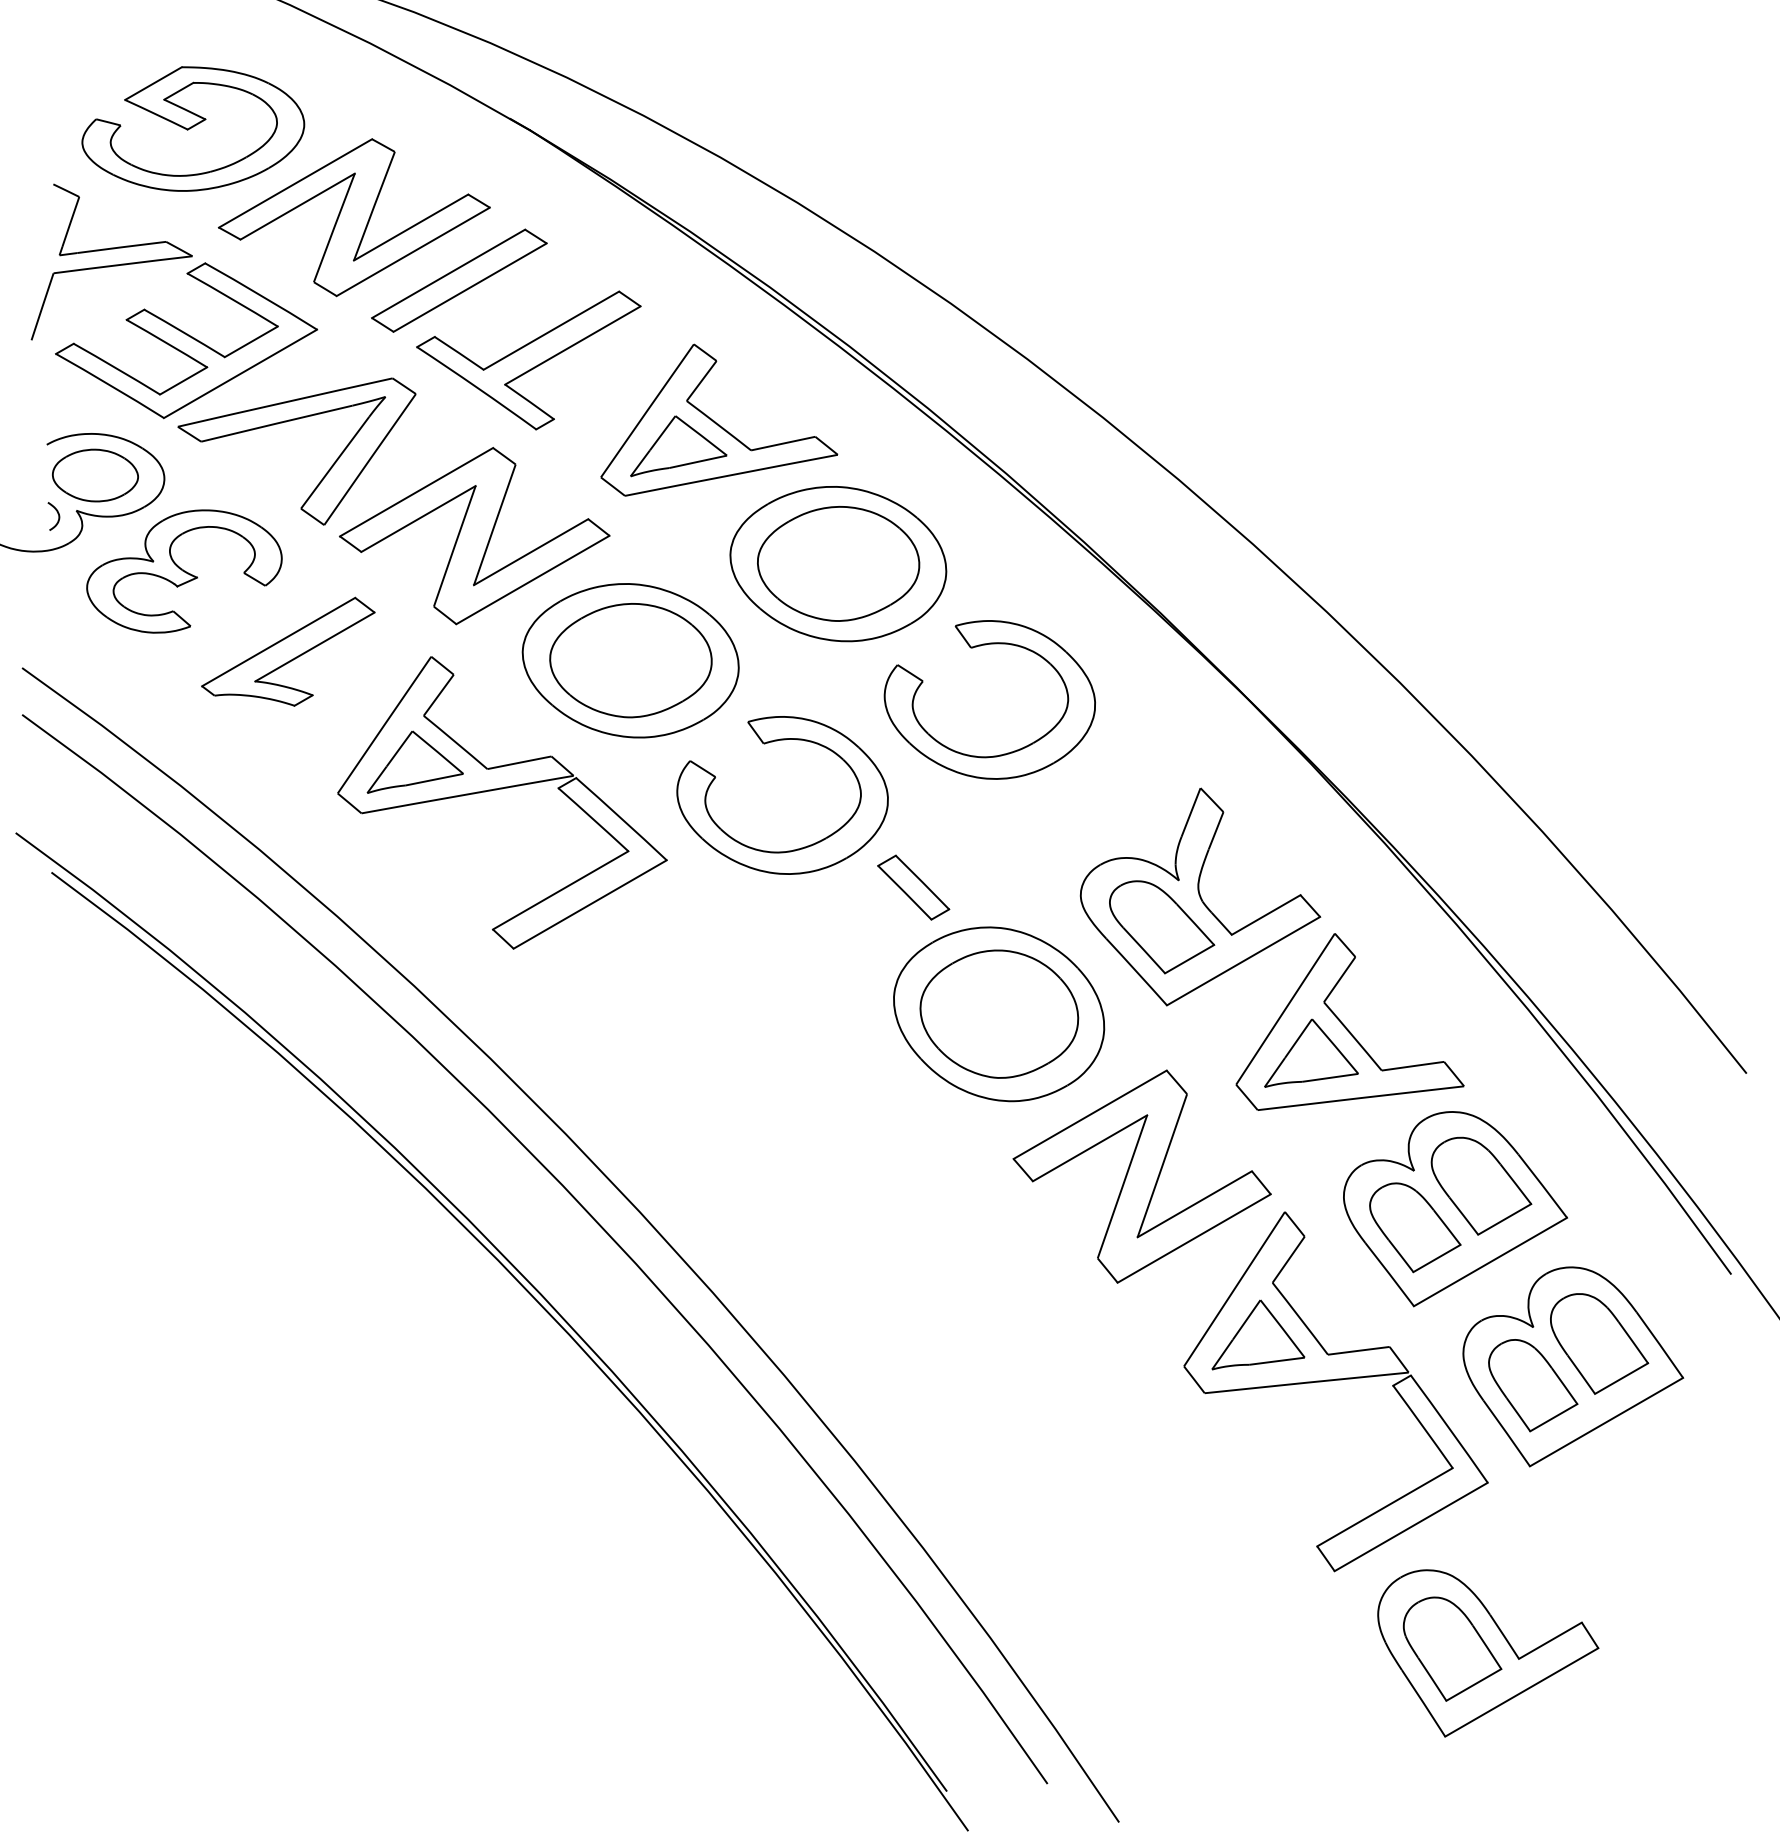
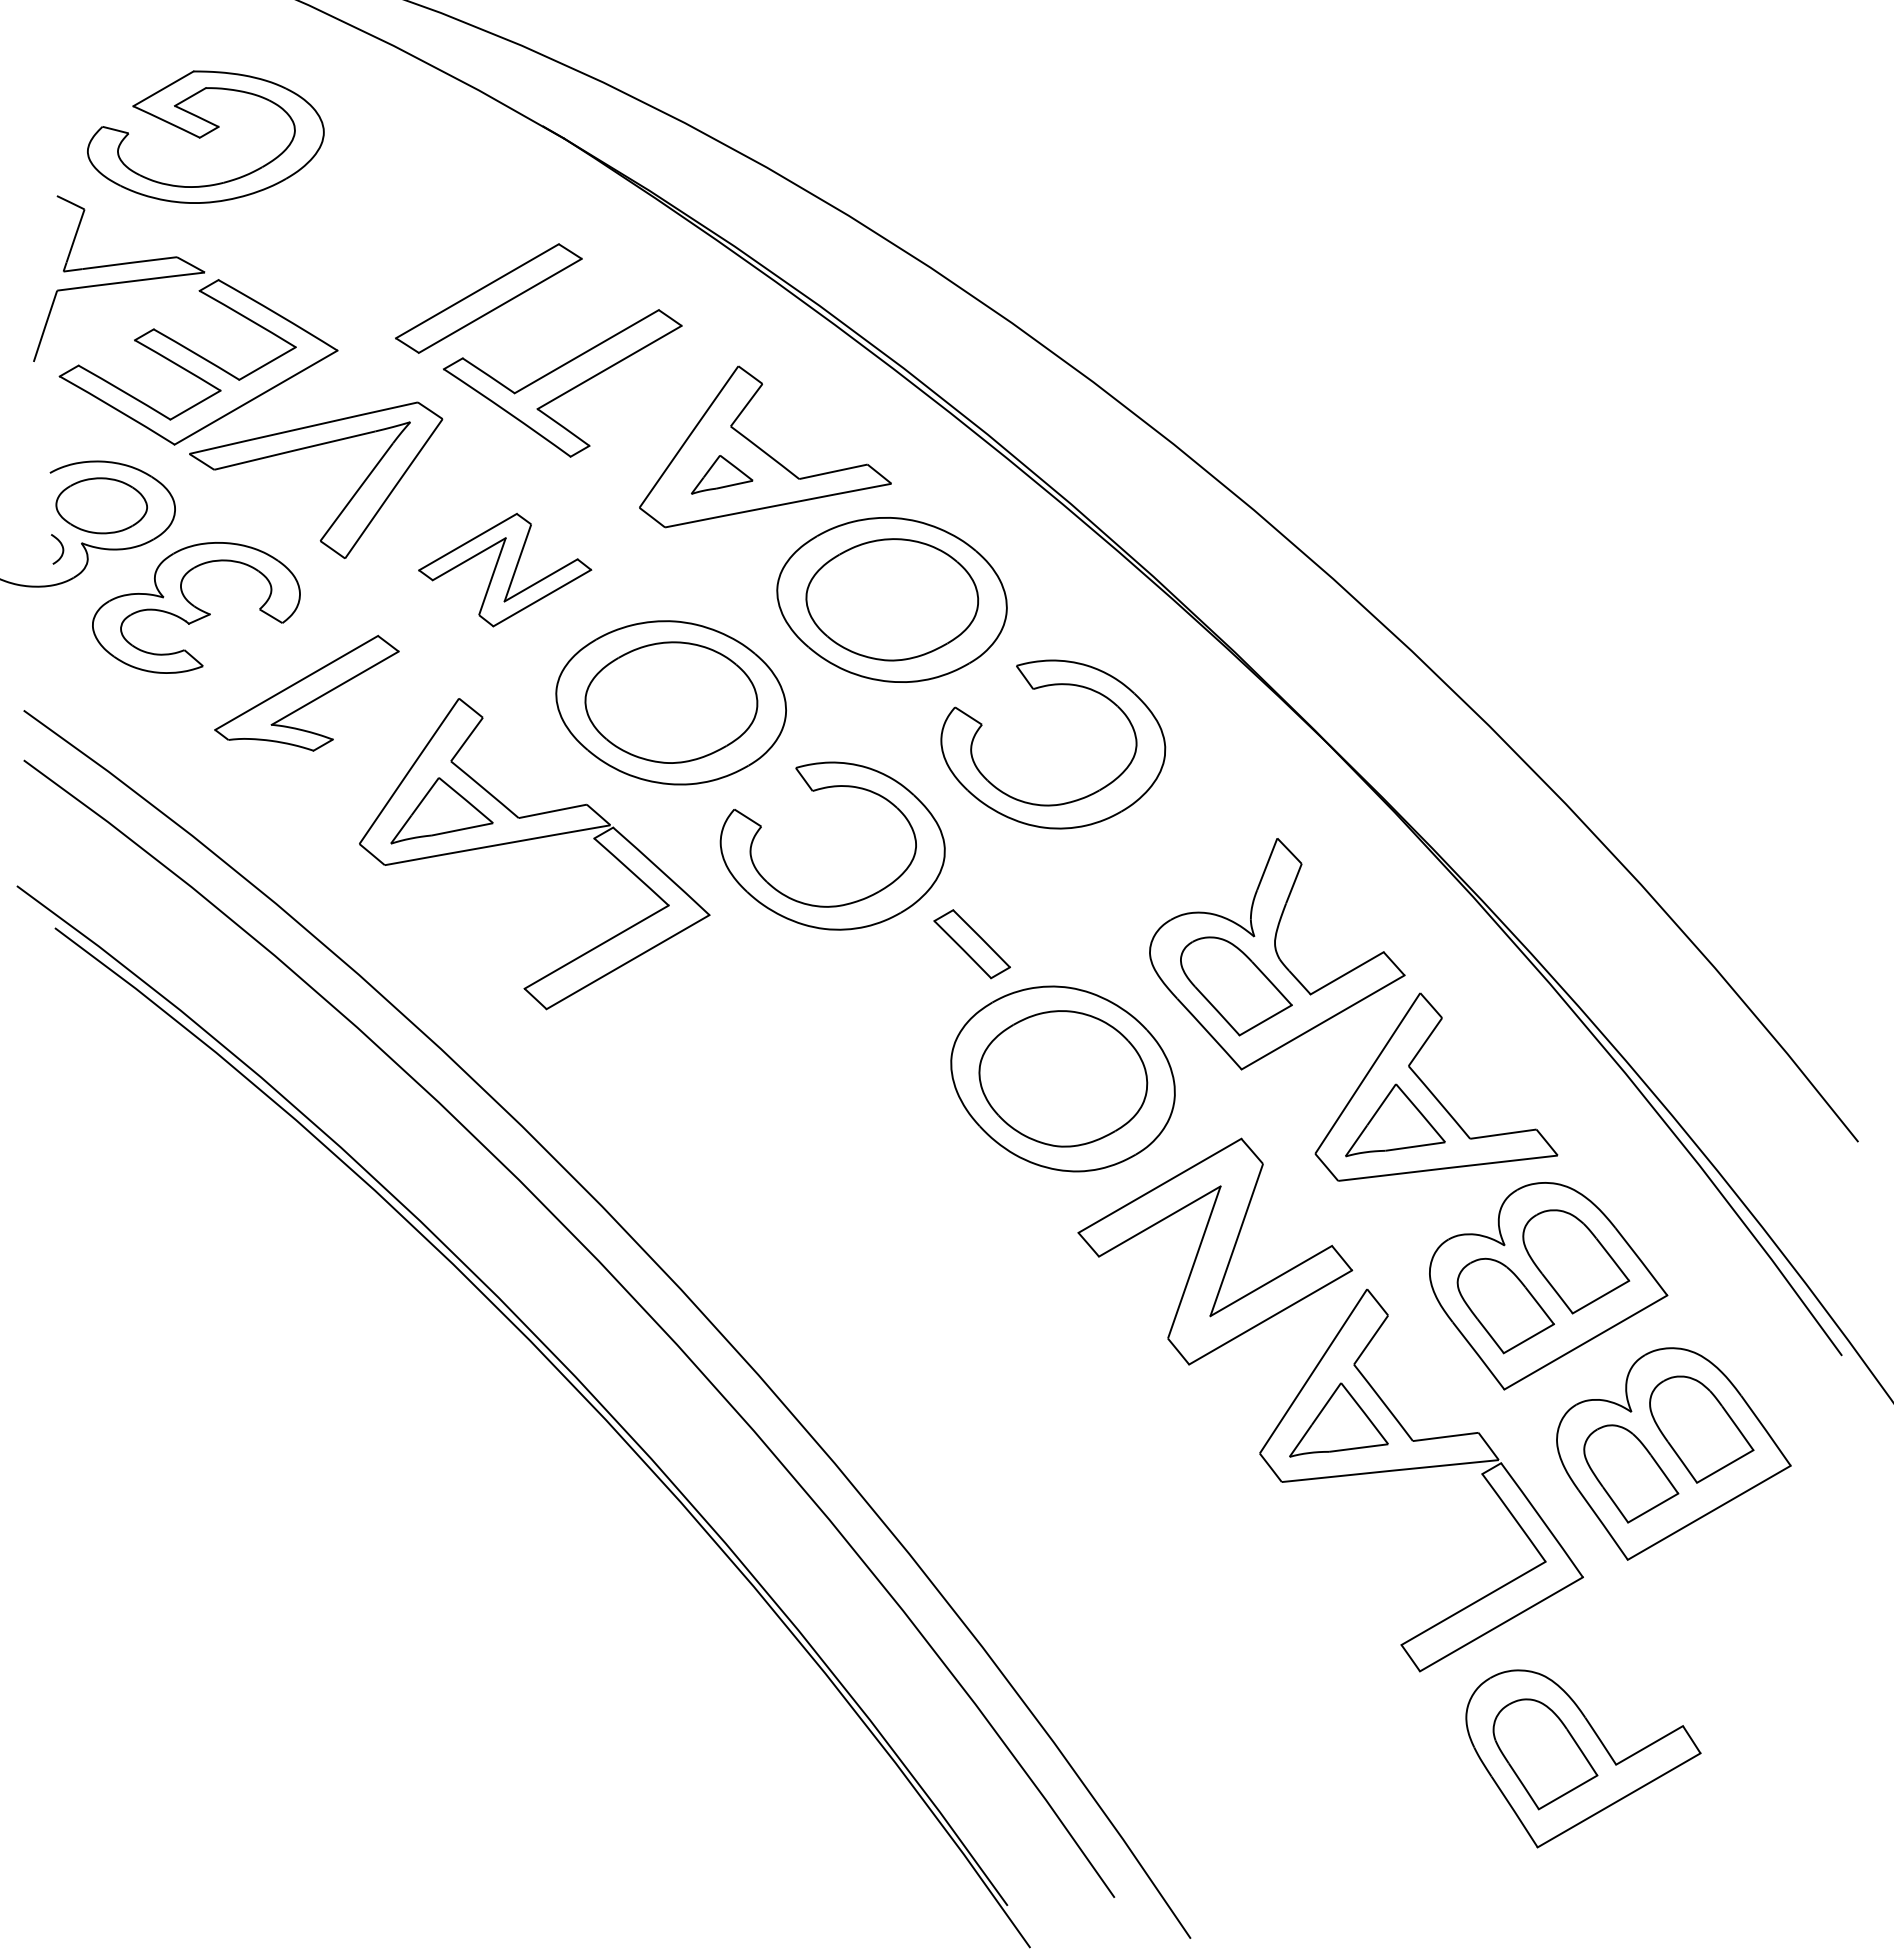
part: (354, 217) -> (377, 231), removed
part: (678, 446) -> (721, 474), size x0.6
part: (474, 535) -> (504, 569), size x0.6

